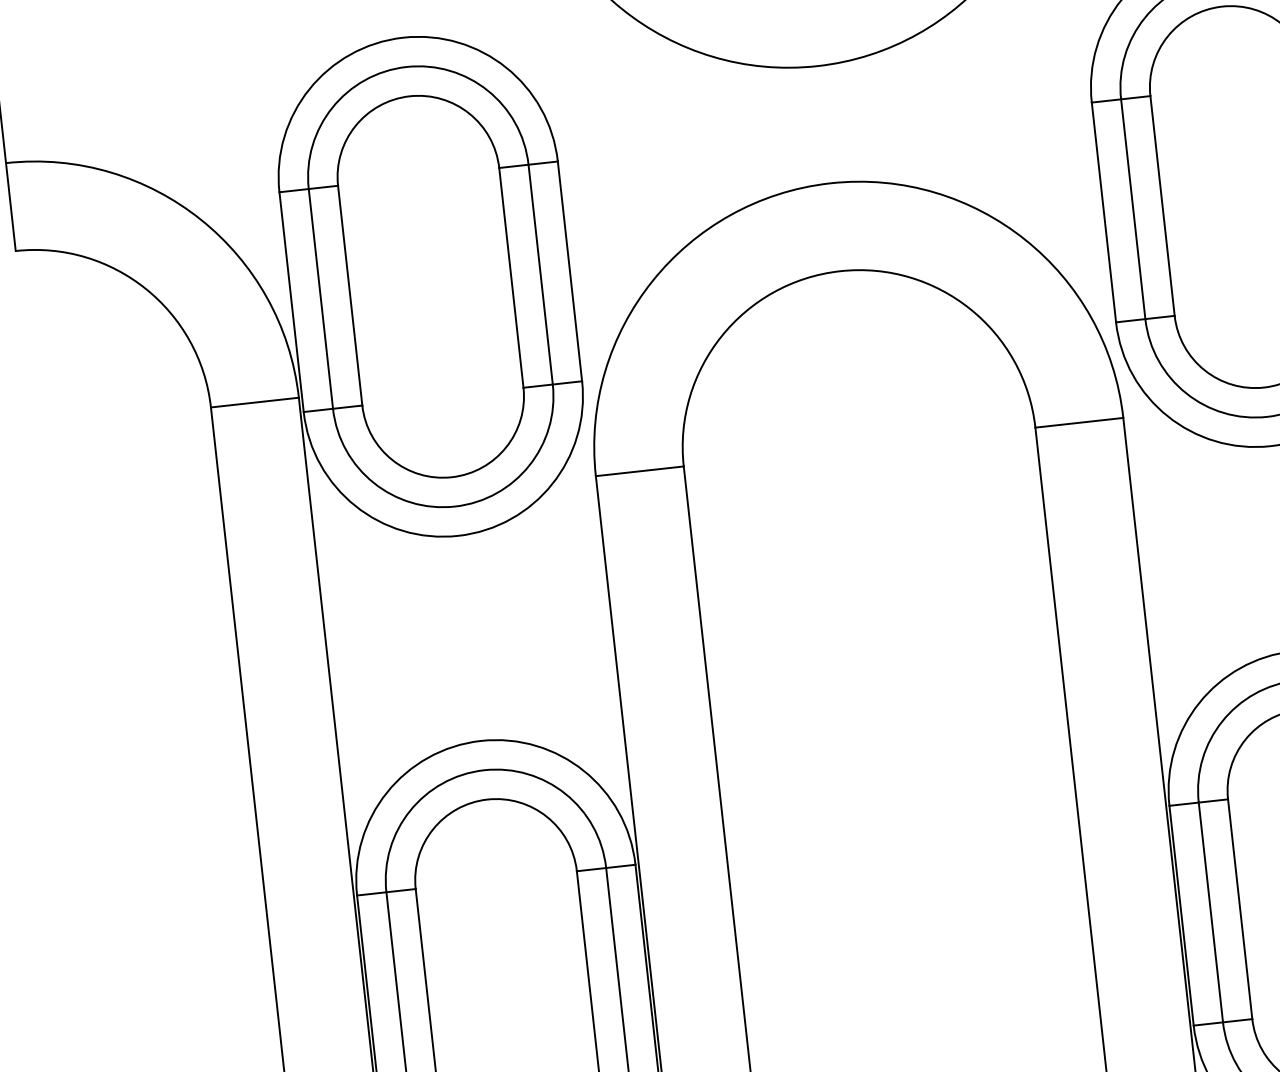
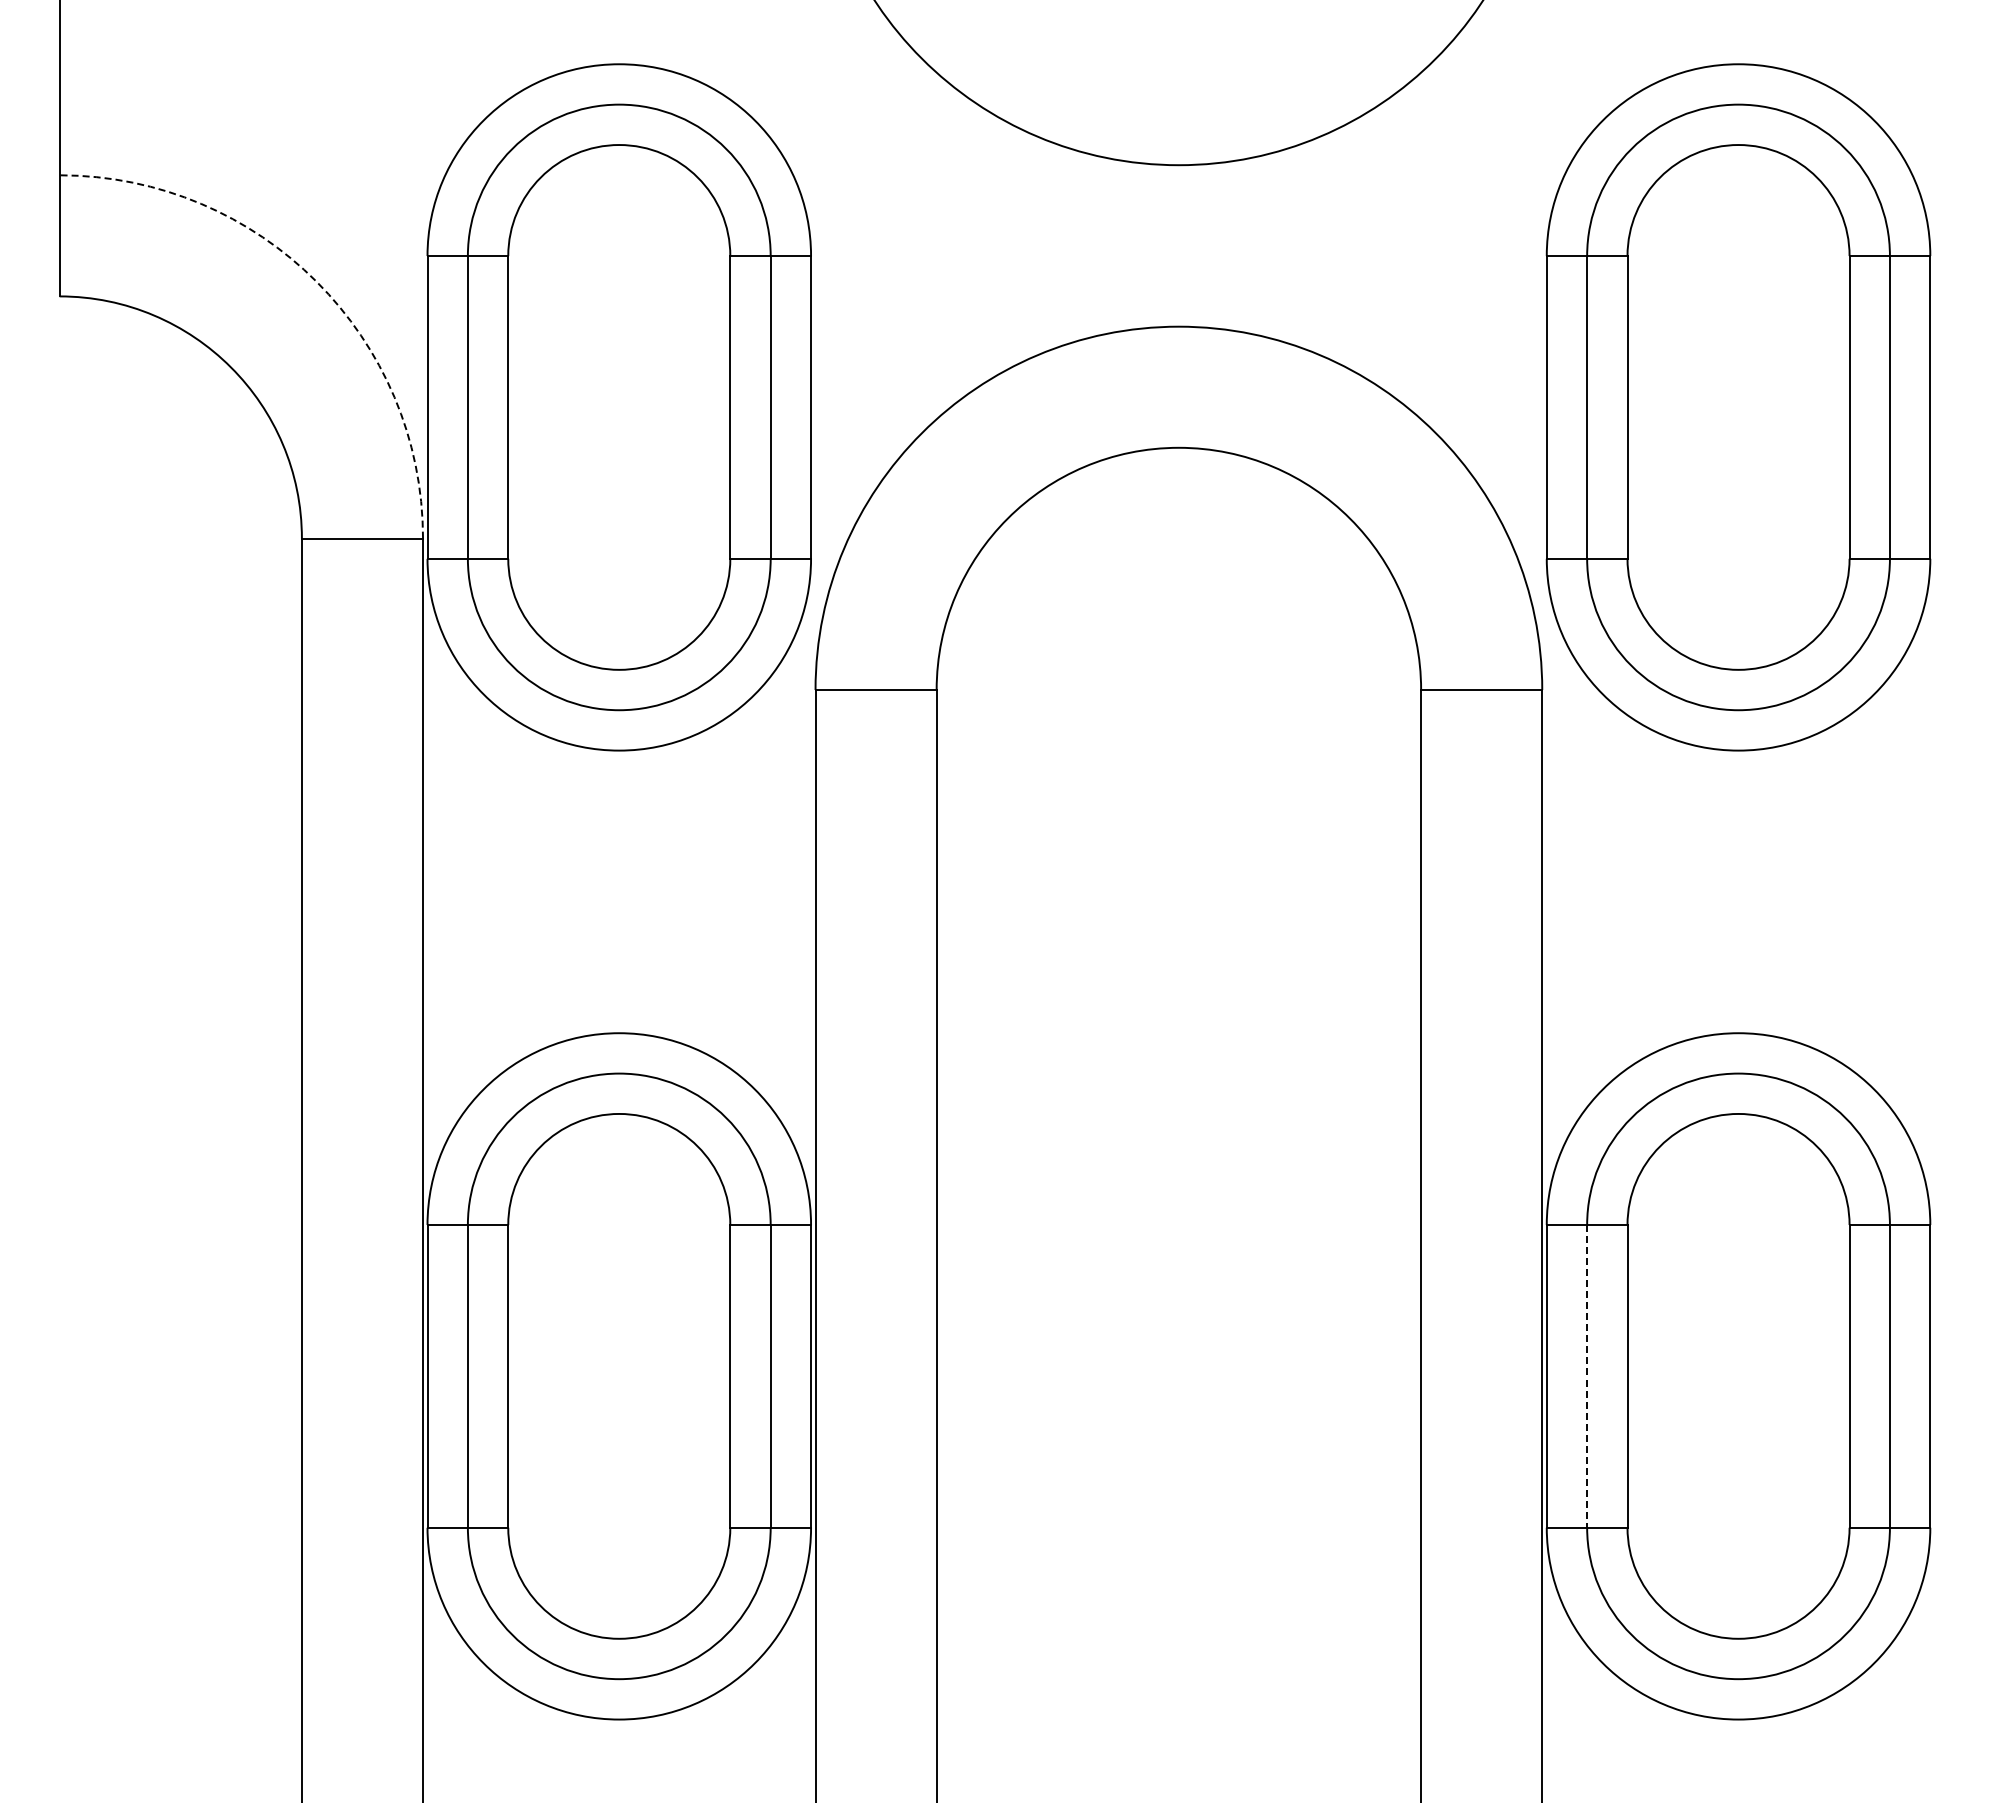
arc: (200, 219) -> (316, 281), solid -> dashed
line: (1211, 912) -> (1587, 1376), solid -> dashed

